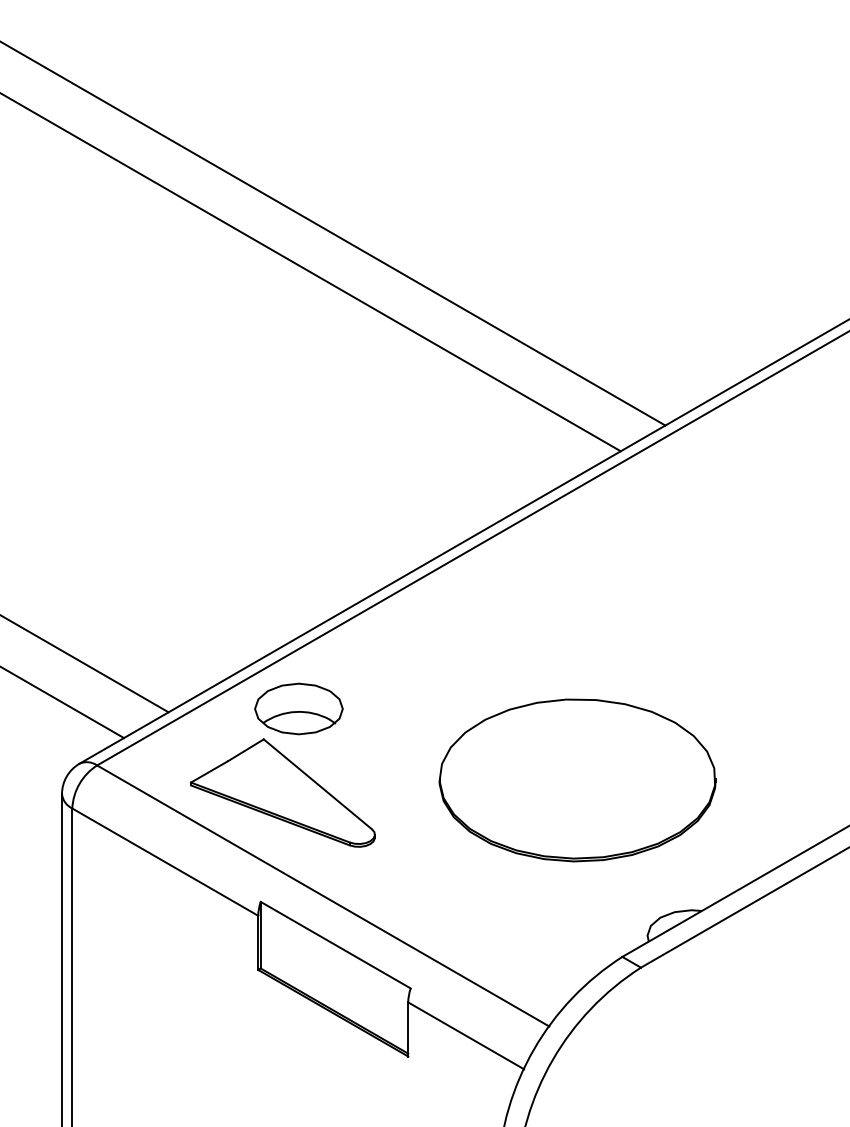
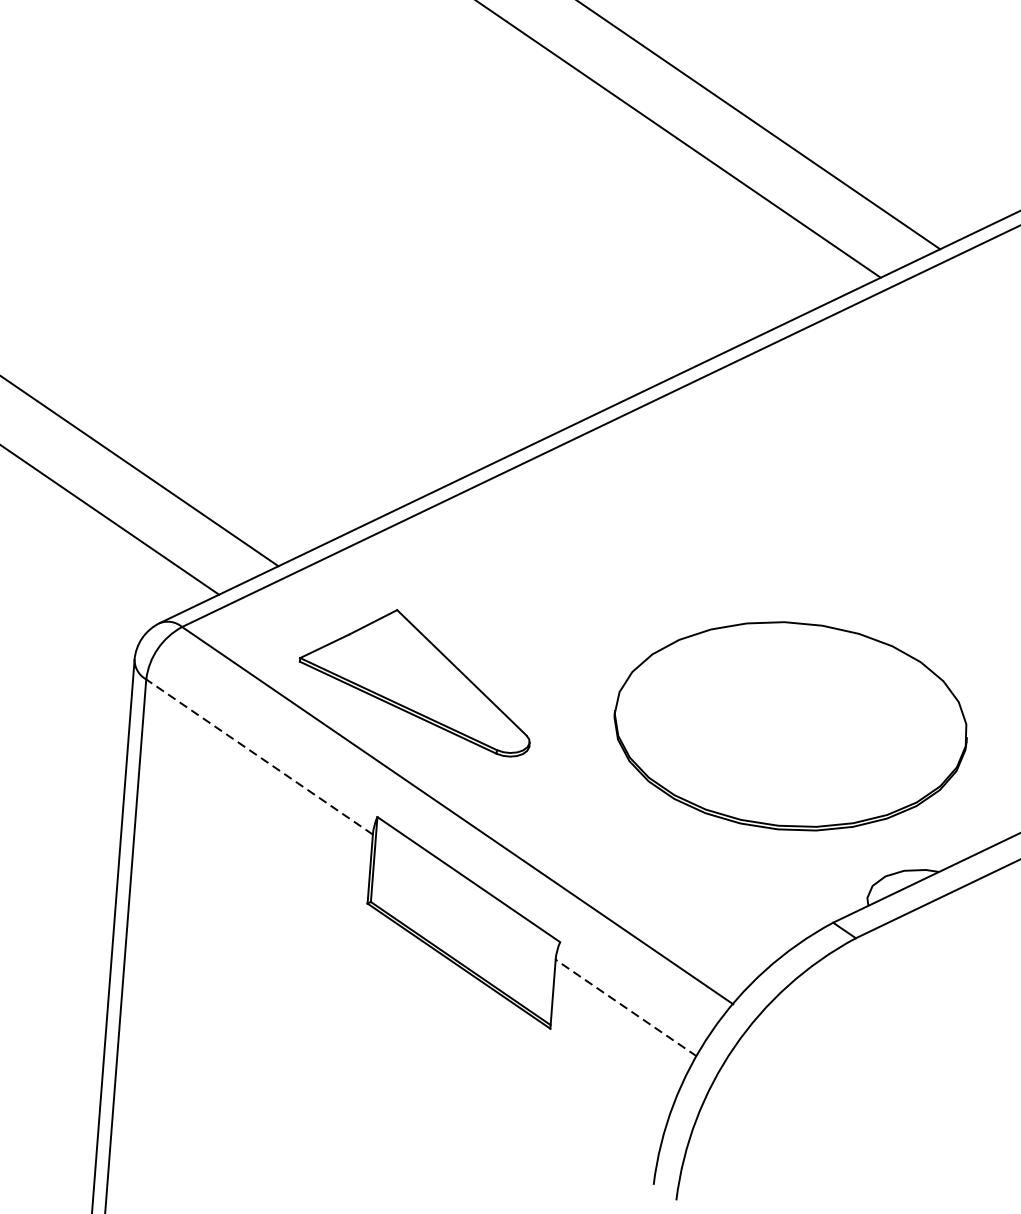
part: (298, 708) -> (444, 574), removed
part: (577, 780) -> (790, 726), moved
line: (164, 861) -> (258, 756), solid -> dashed
line: (466, 1035) -> (626, 1007), solid -> dashed

